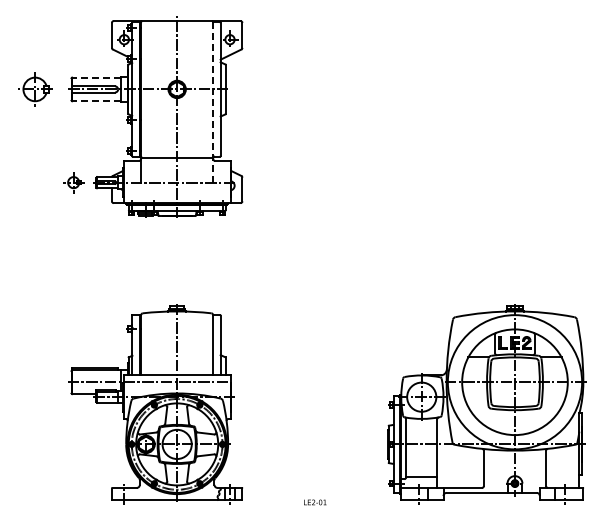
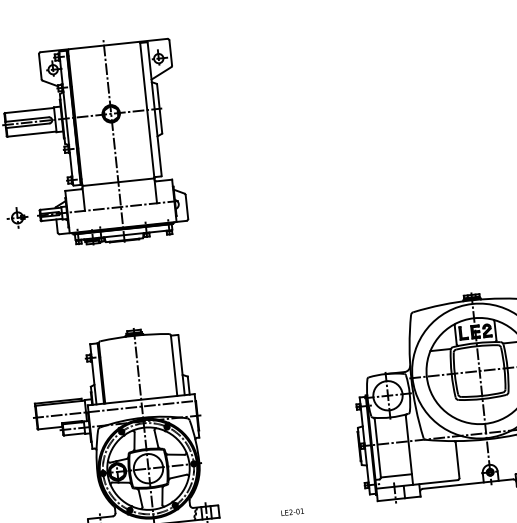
line: (95, 77) -> (28, 110), dashed -> solid
line: (95, 101) -> (30, 134), dashed -> solid
line: (213, 102) -> (148, 123), dashed -> solid

